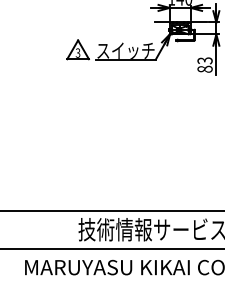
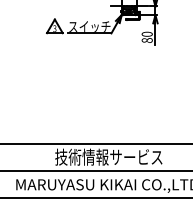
text: (204, 59) -> (146, 33), 83 -> 80

